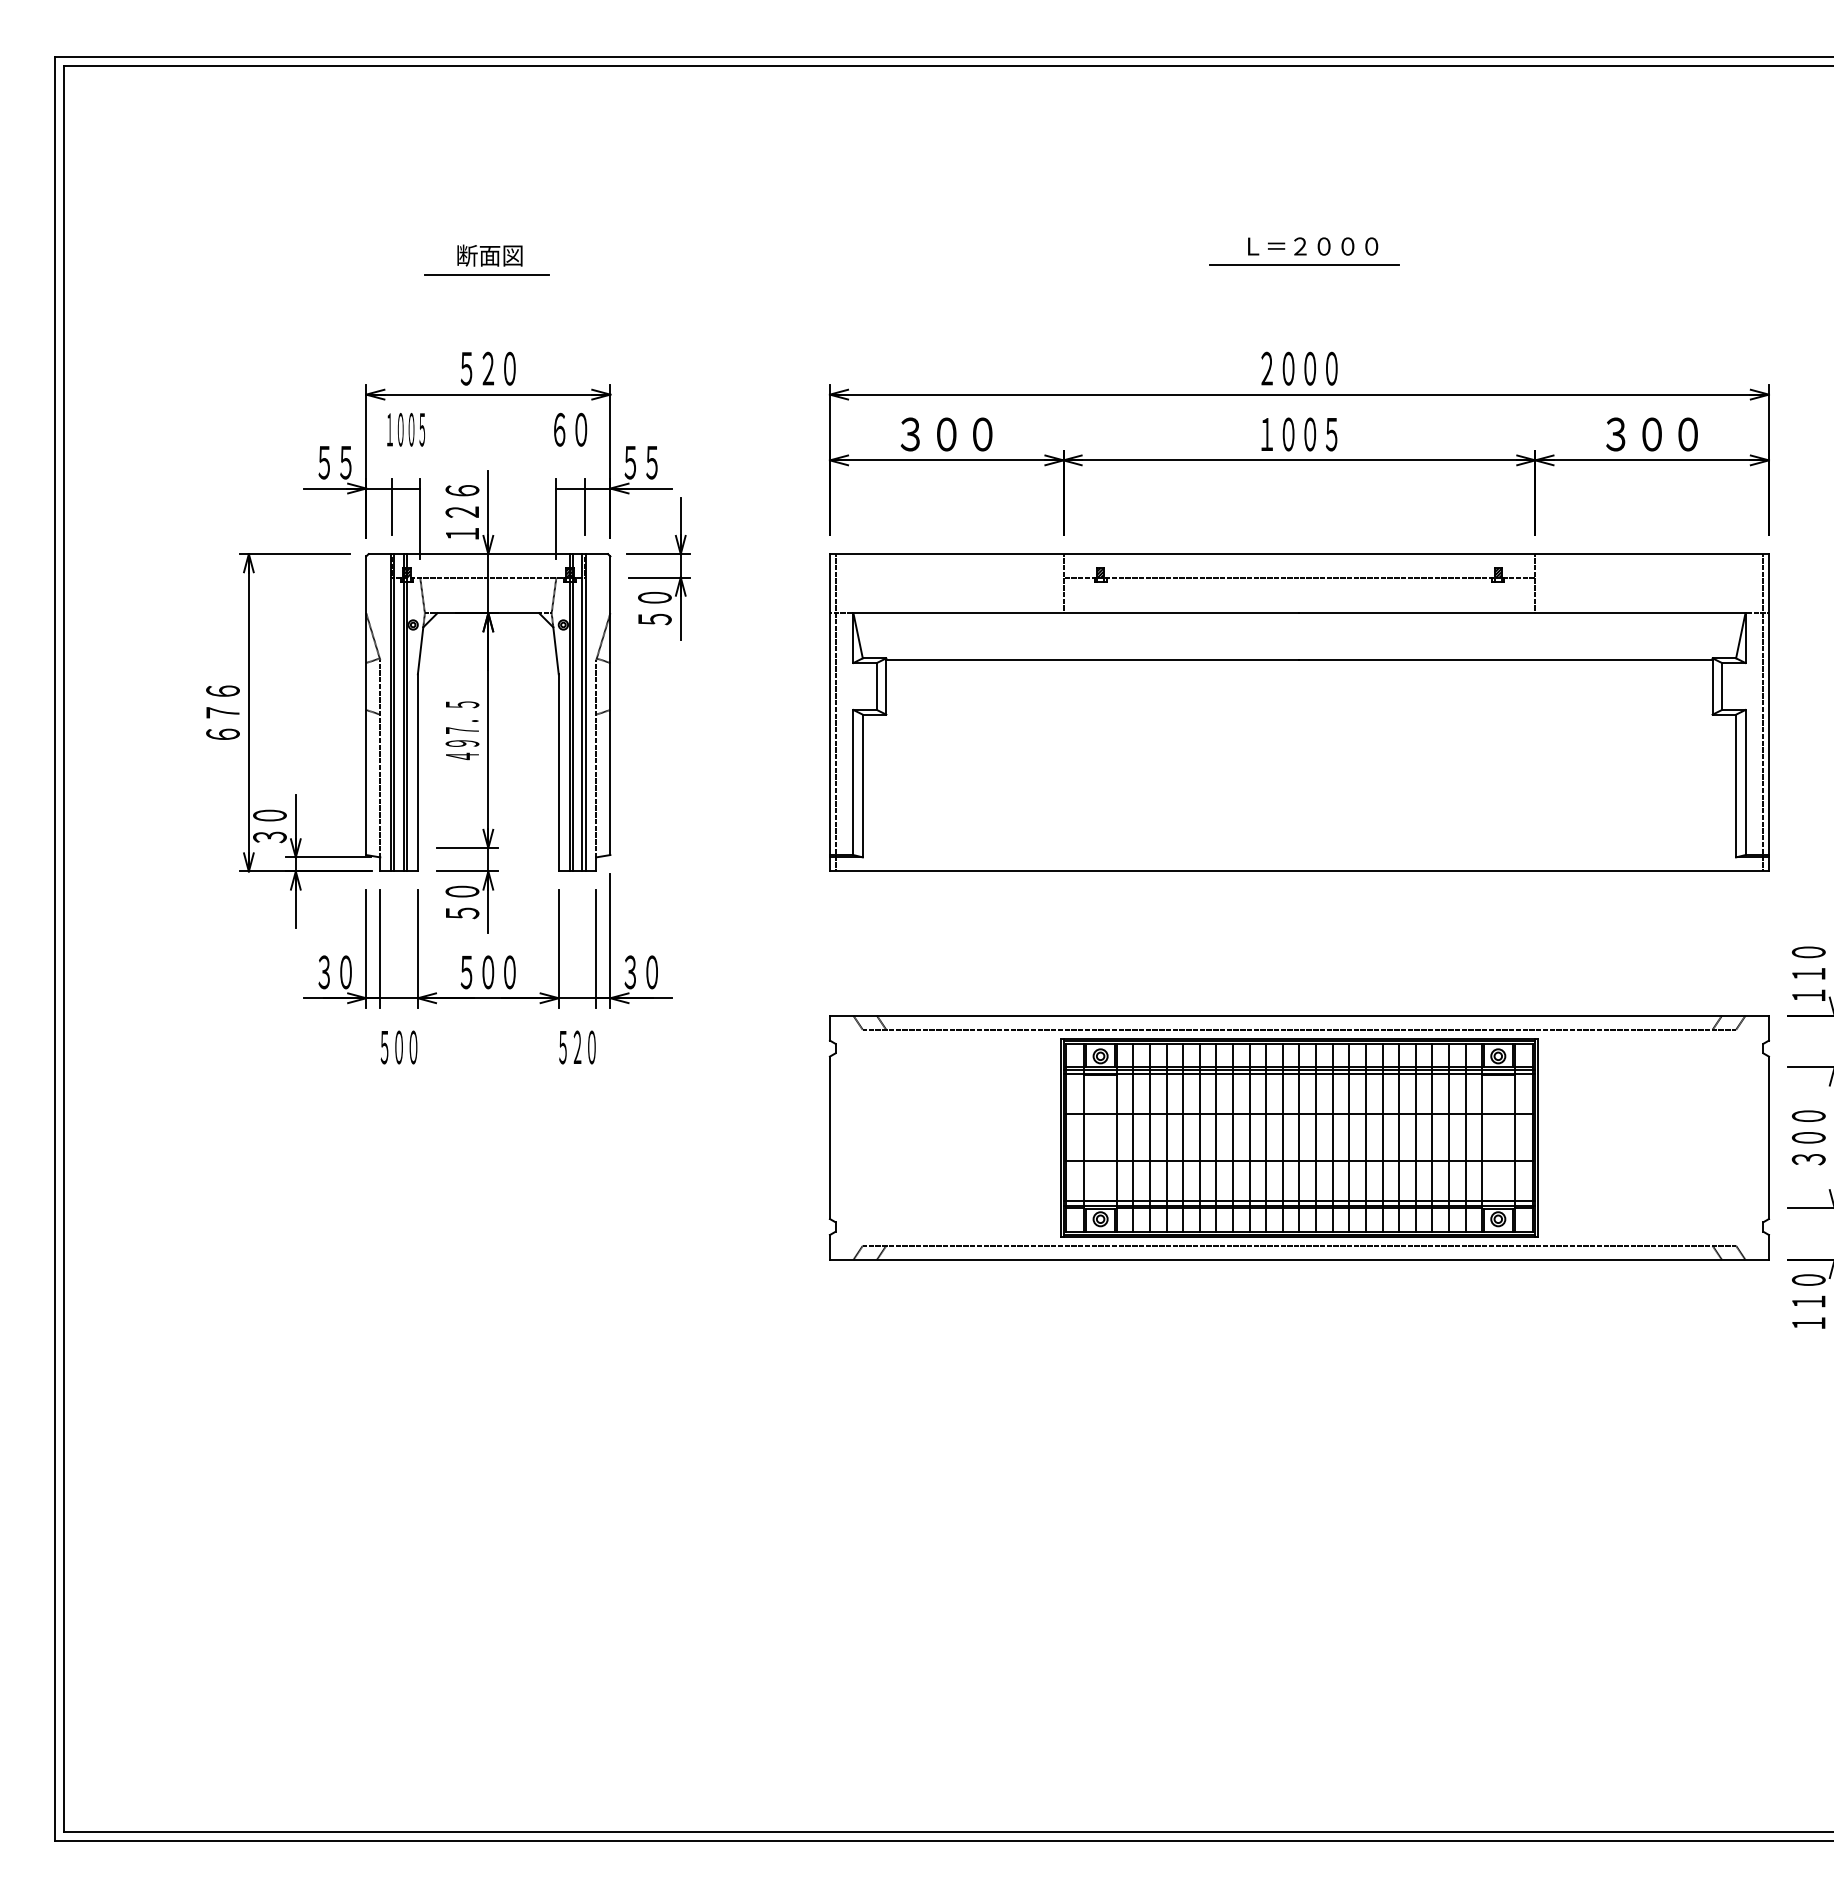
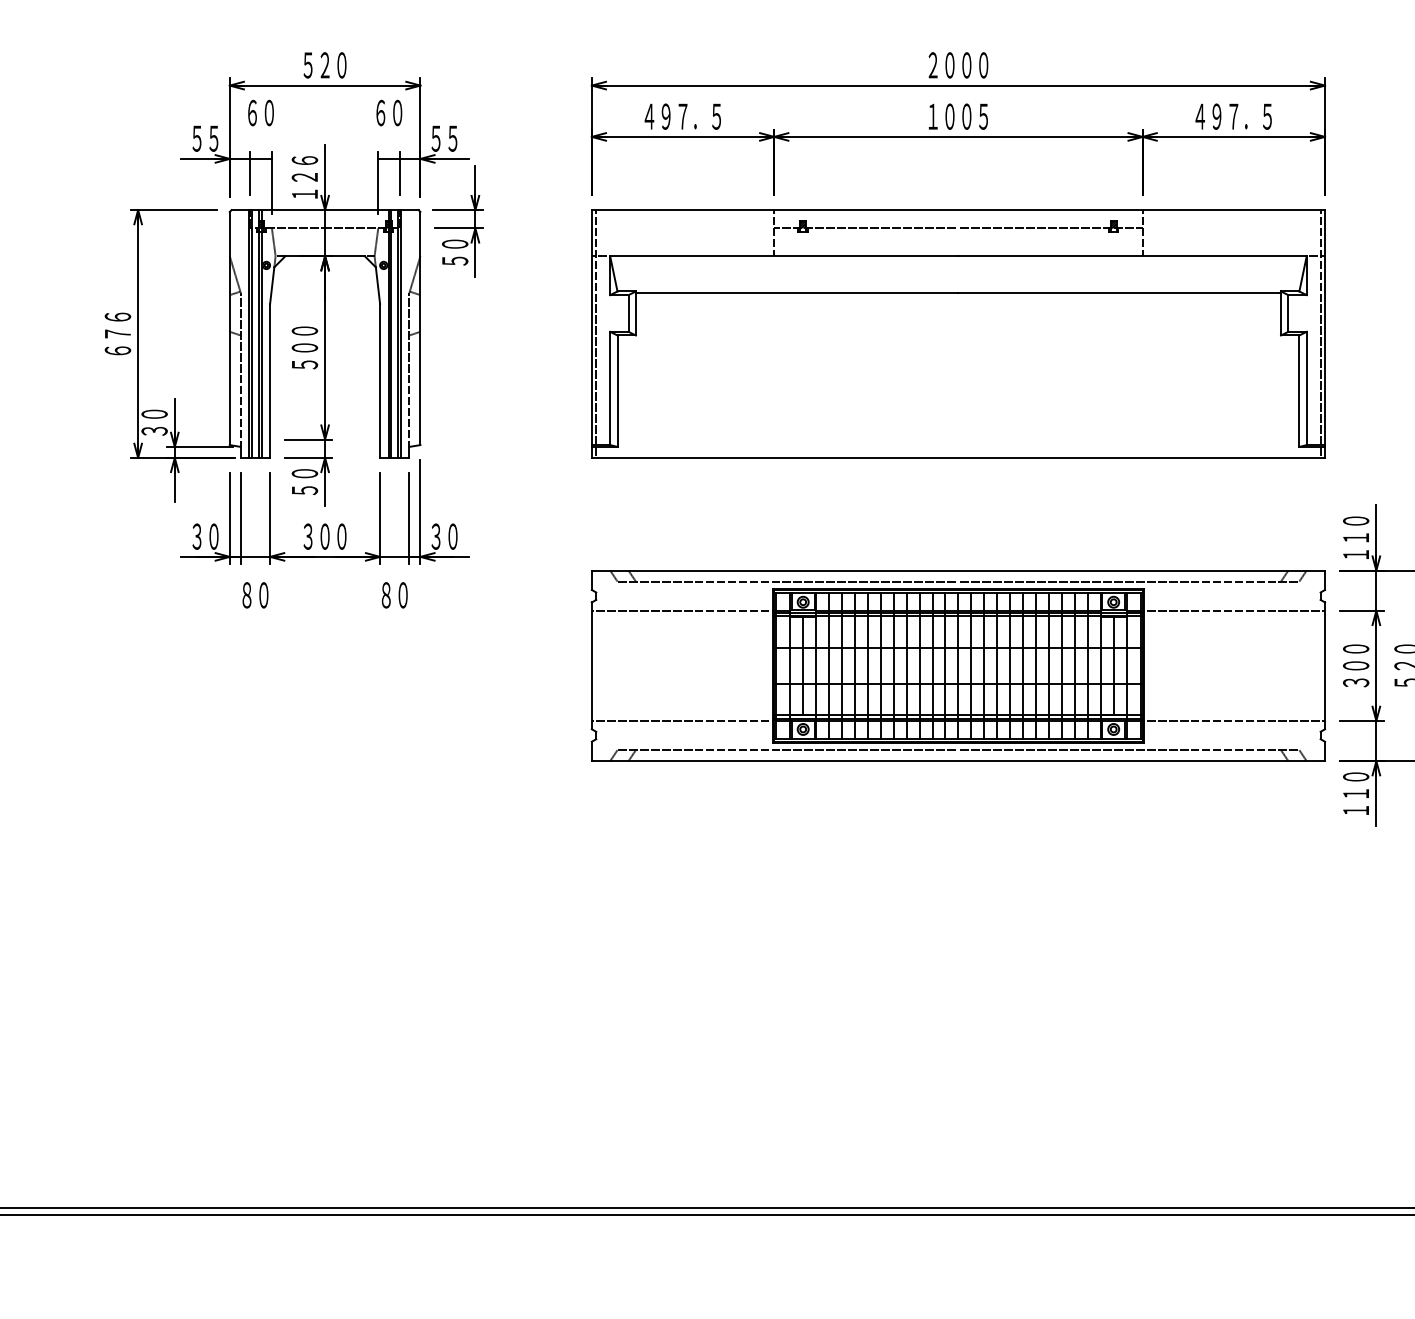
text: (406, 429) -> (261, 112), １００５ -> ６０
text: (946, 434) -> (682, 116), ３００ -> ４９７．５
text: (1651, 434) -> (1233, 116), ３００ -> ４９７．５
text: (462, 730) -> (304, 347), ４９７．５ -> ５００
text: (466, 971) -> (308, 536), ５００ -> ３００
text: (398, 1047) -> (254, 595), ５００ -> ８０
text: (577, 1047) -> (394, 595), ５２０ -> ８０
line: (945, 1067) -> (682, 610), added
line: (1652, 1067) -> (1234, 610), added
line: (1100, 1137) -> (803, 665), added
line: (1498, 1137) -> (1113, 665), added
line: (945, 1208) -> (682, 721), added
line: (1652, 1208) -> (1234, 721), added

